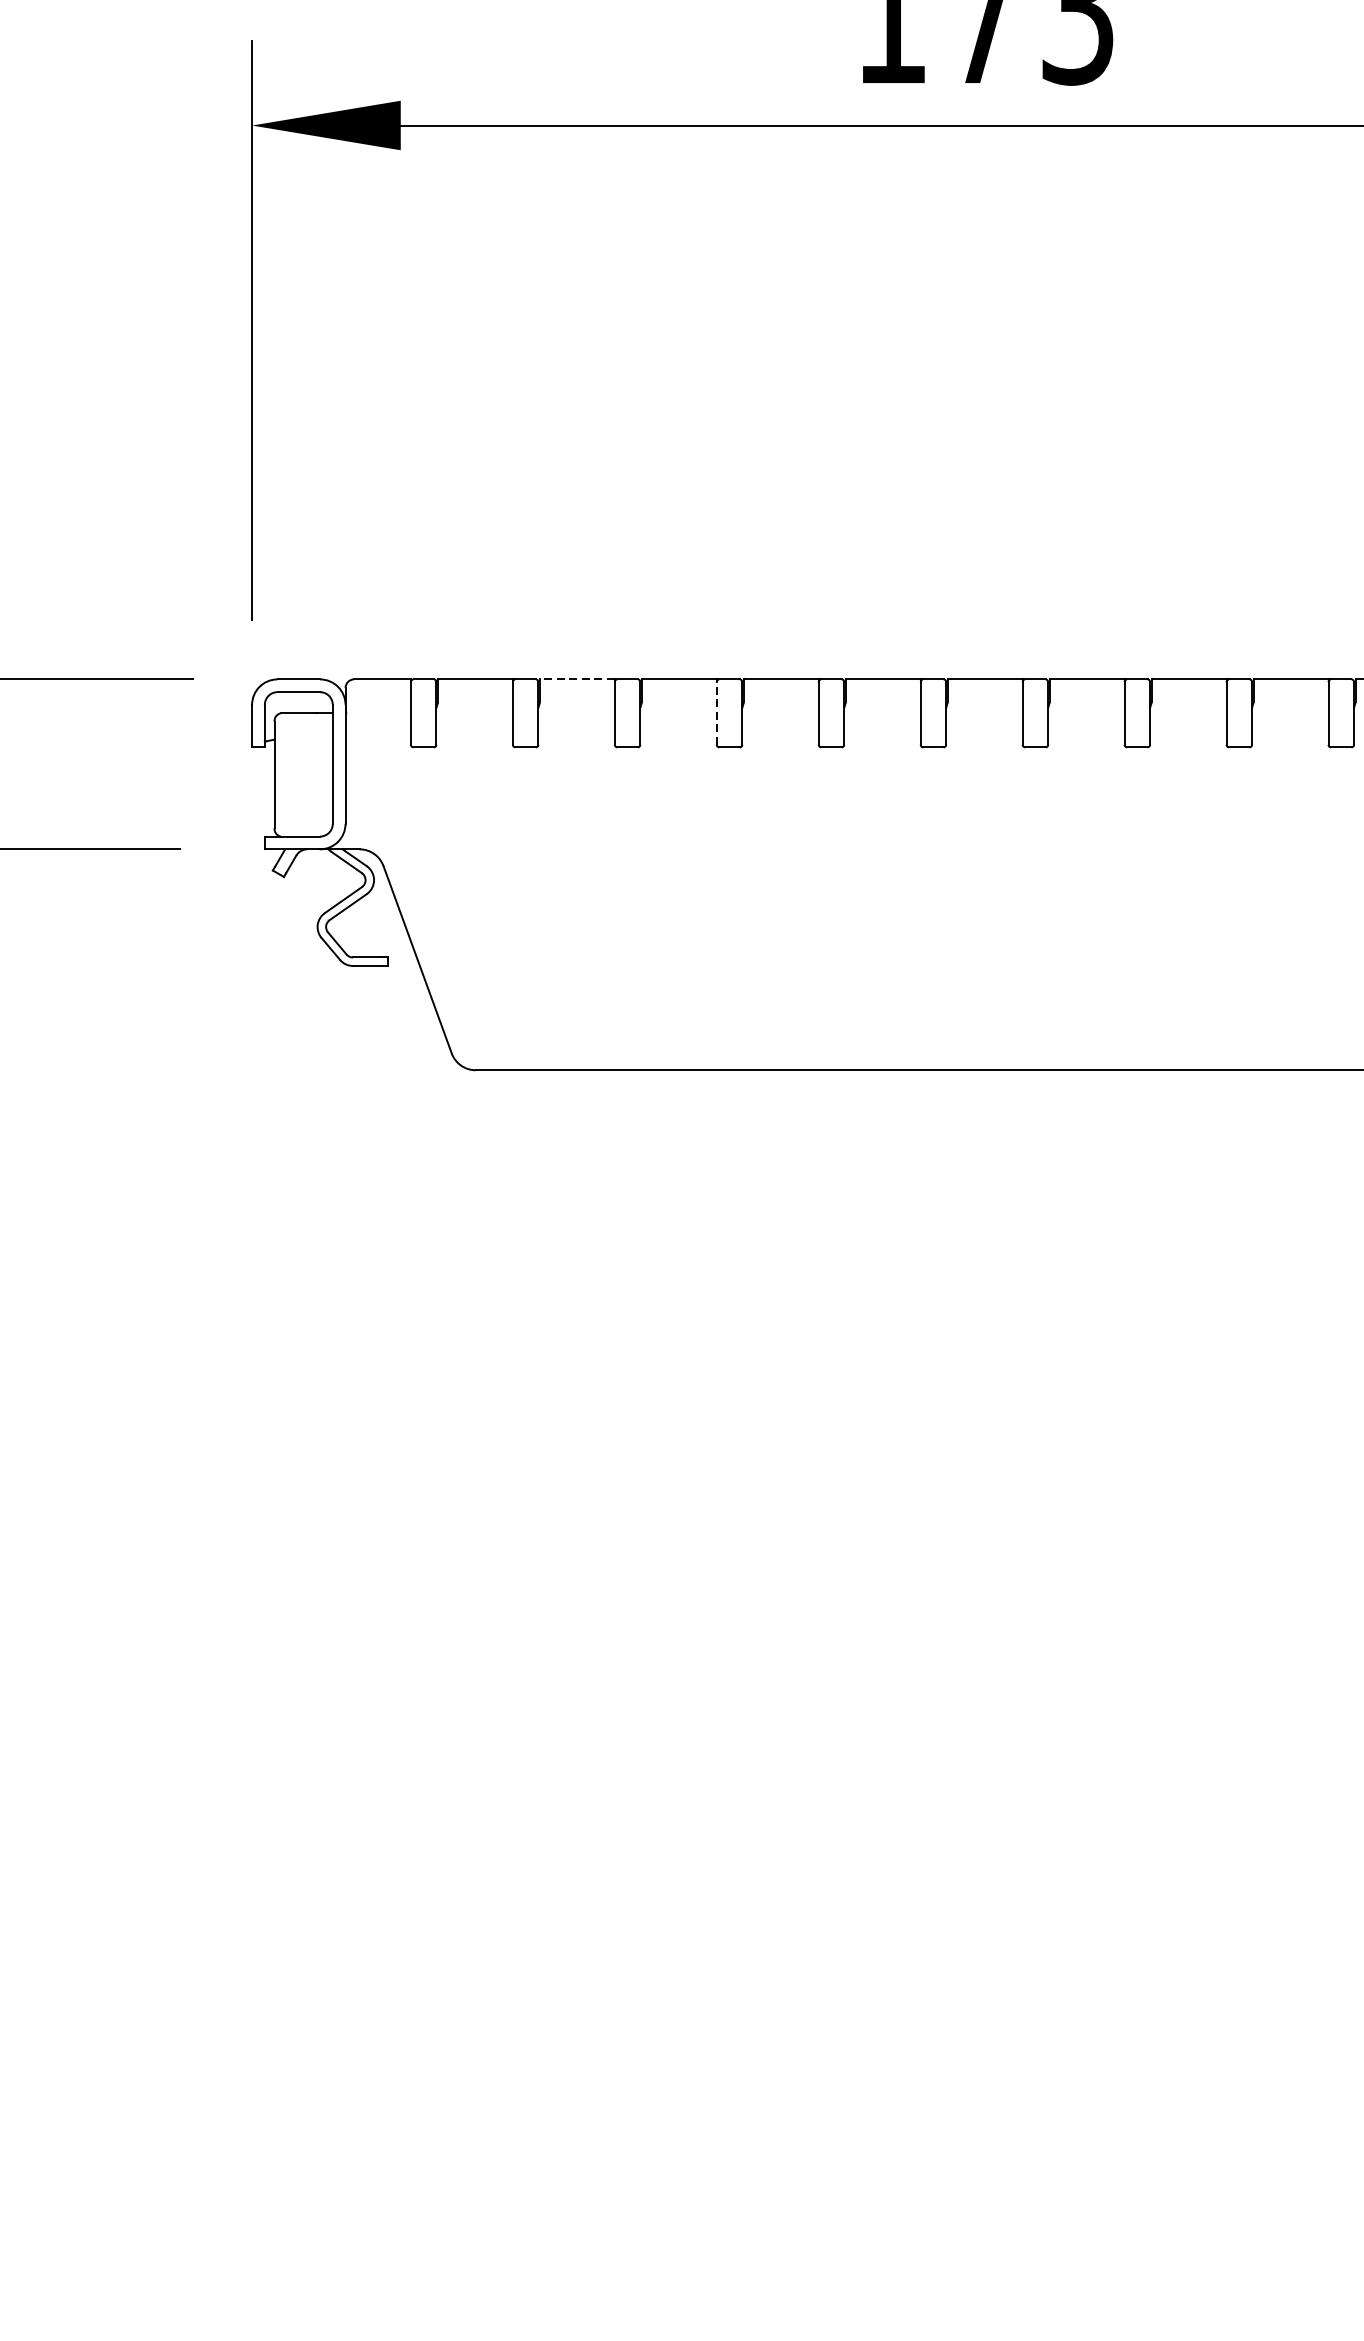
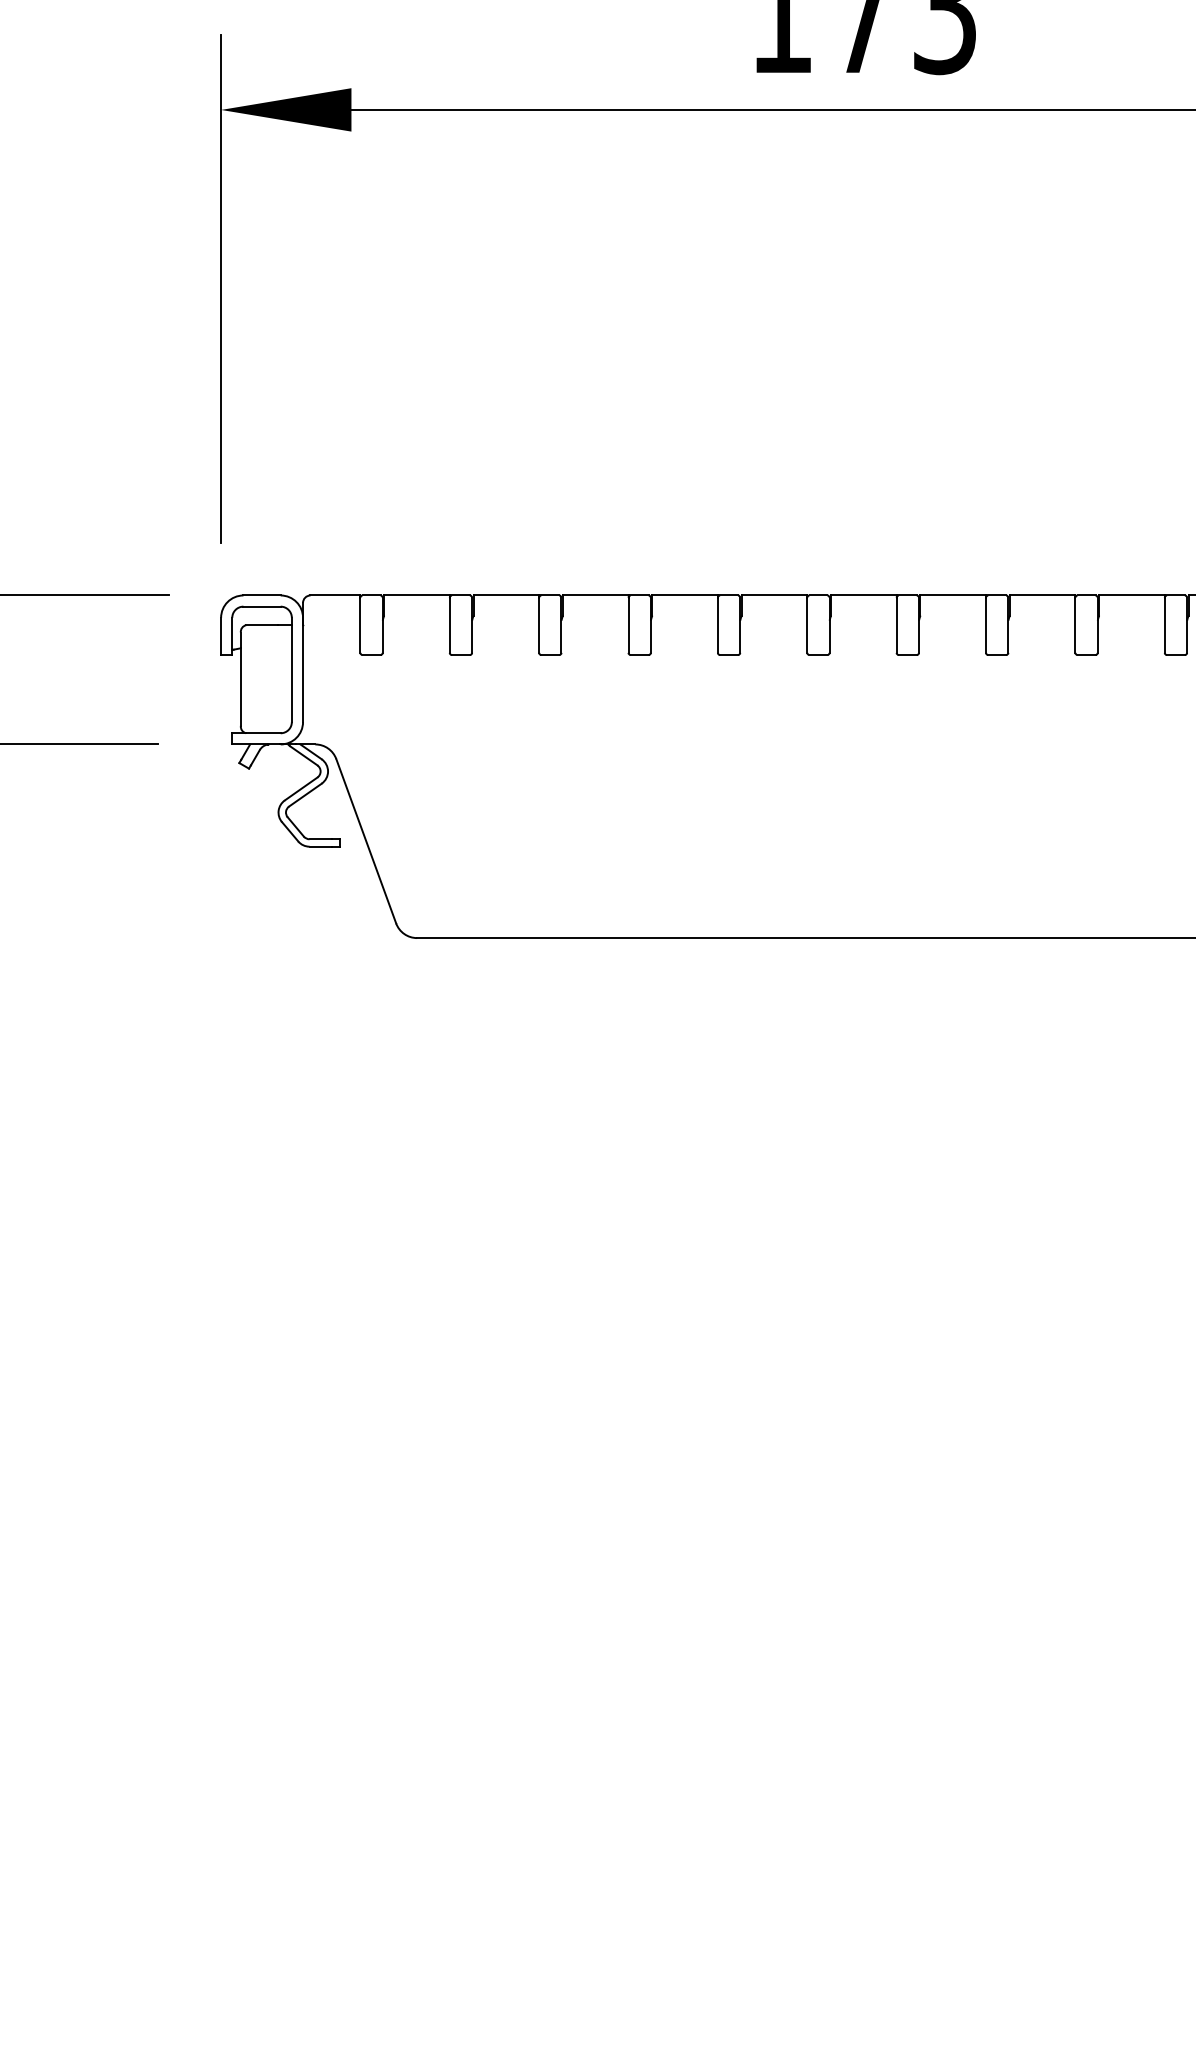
line: (577, 679) -> (506, 595), dashed -> solid
line: (716, 713) -> (628, 625), dashed -> solid

